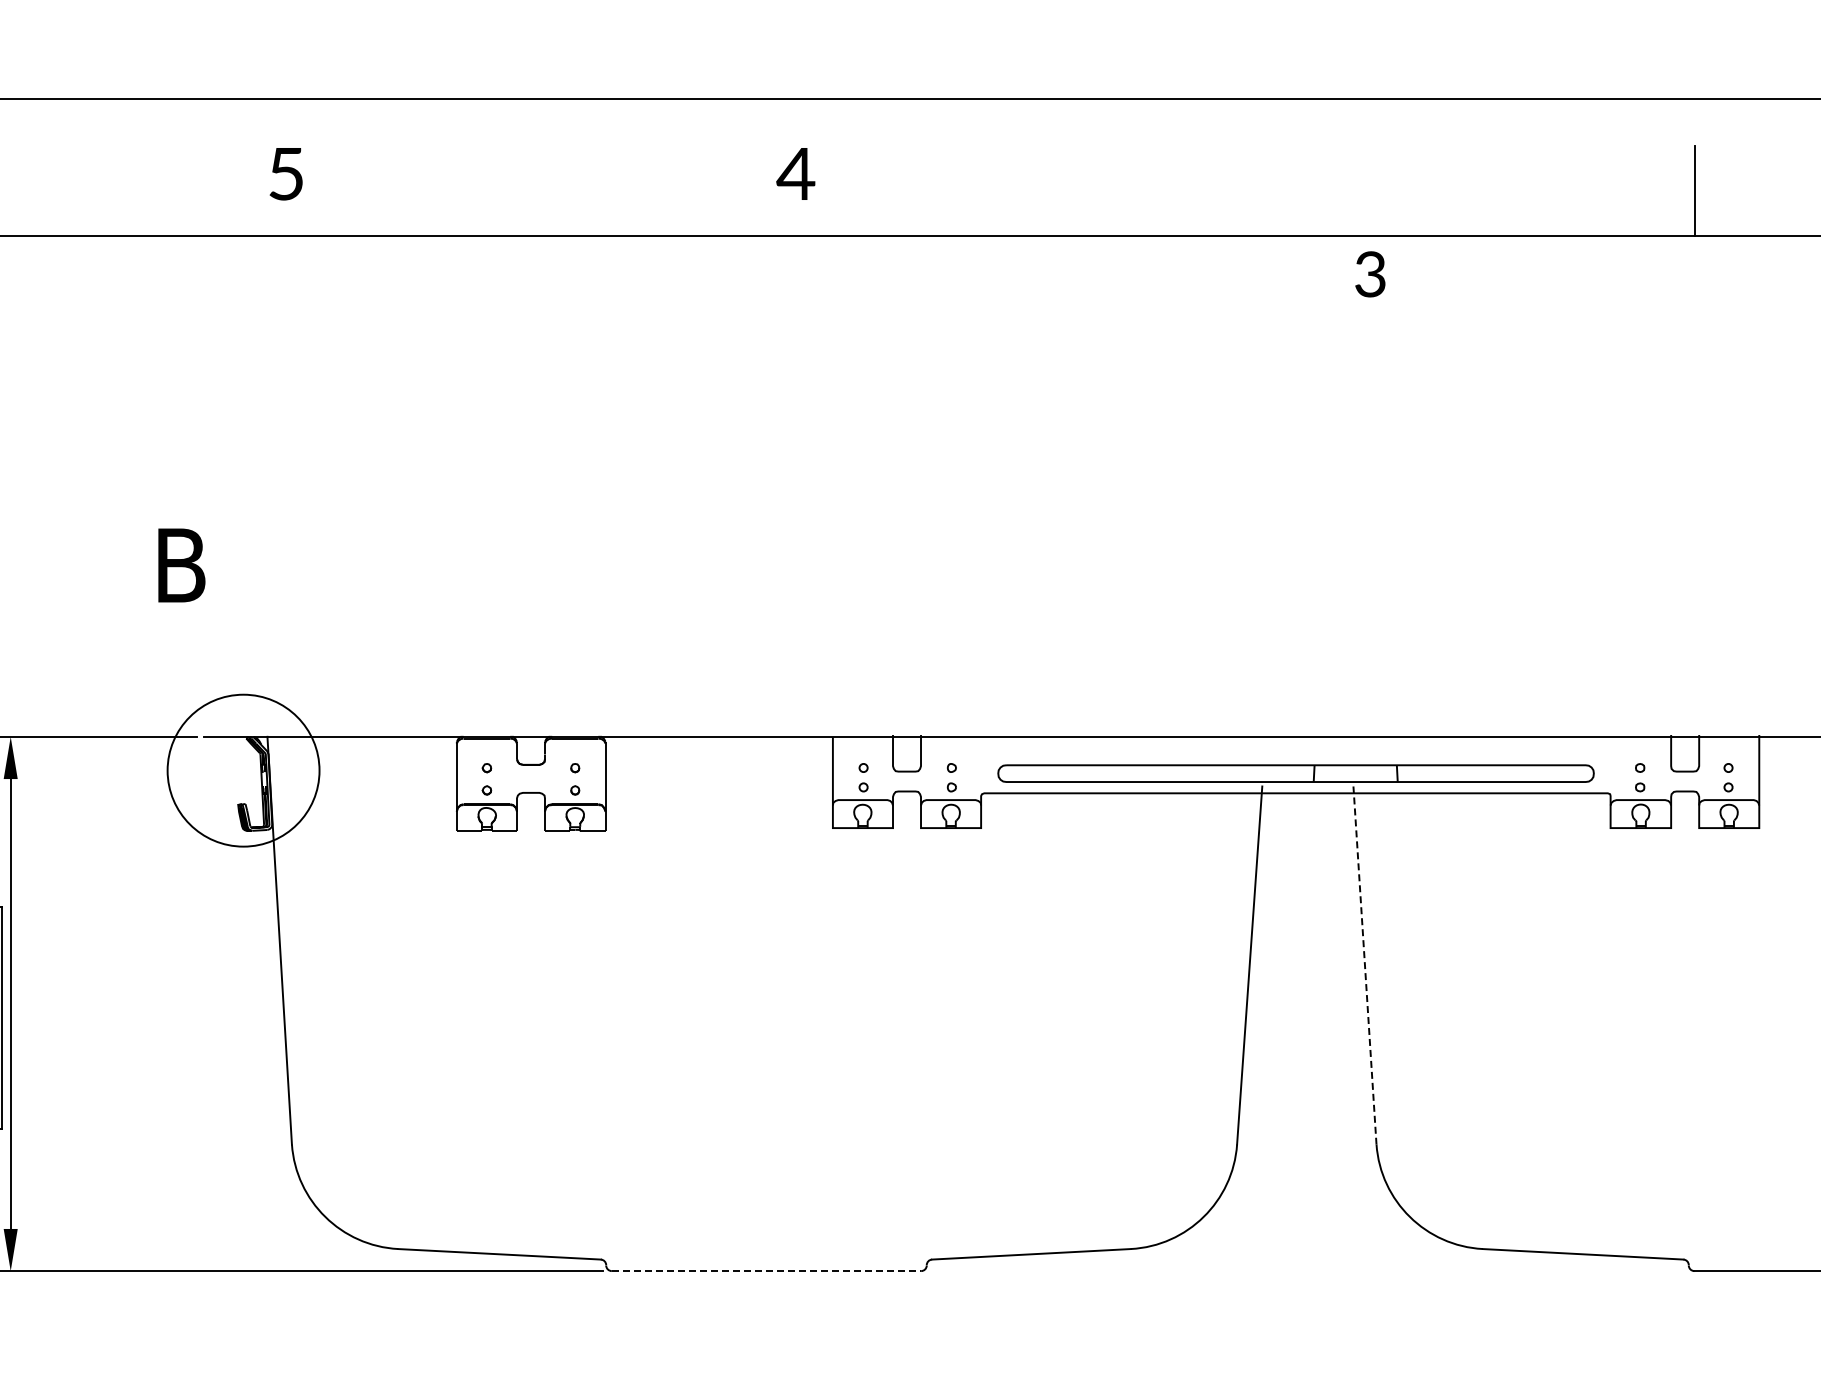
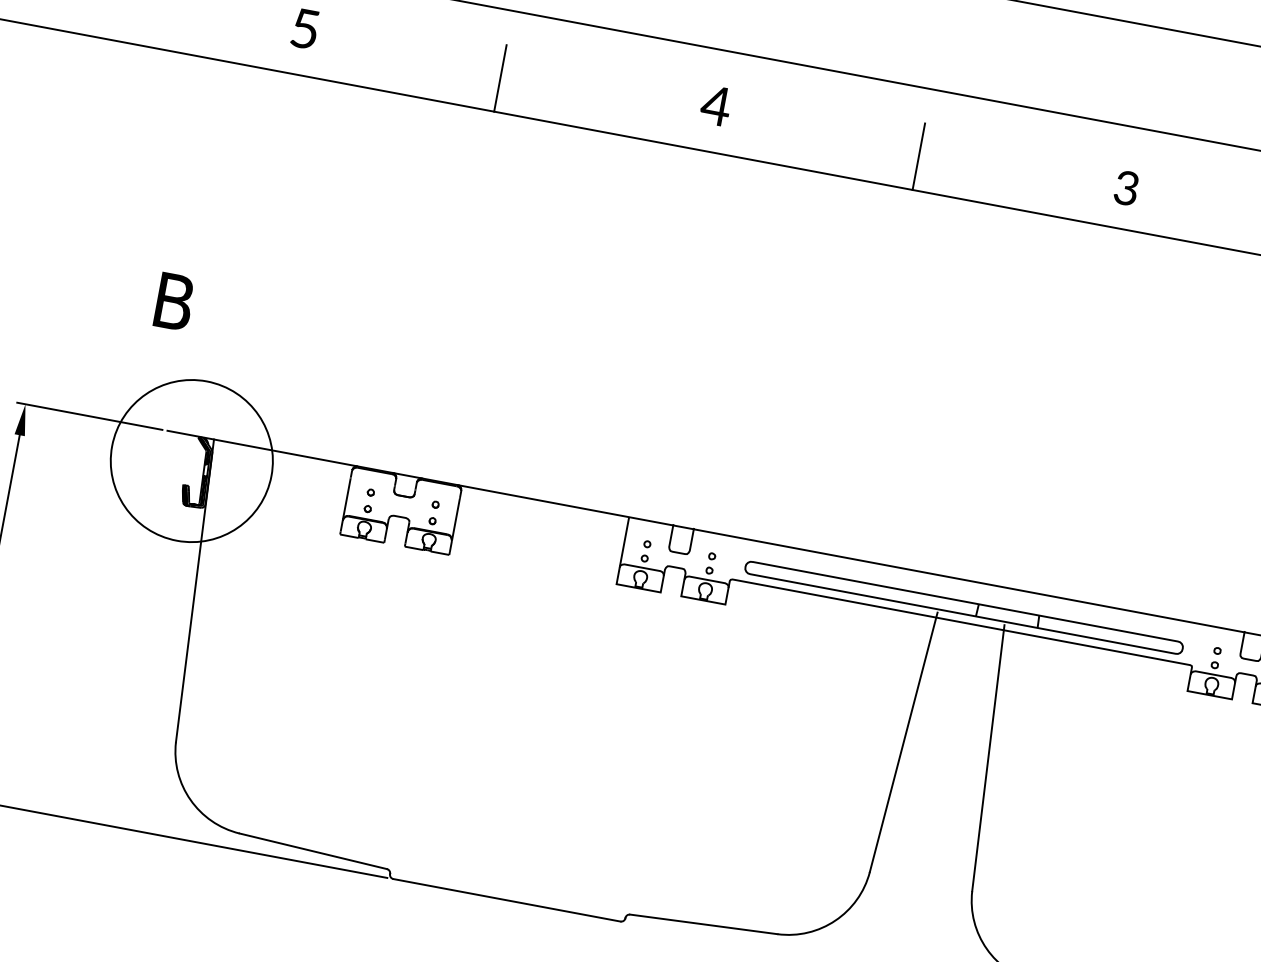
text: (795, 173) -> (715, 105), moved
line: (555, 190) -> (500, 77), added
line: (1125, 190) -> (919, 156), added
text: (1370, 274) -> (1126, 188), moved
circle: (243, 770) -> (191, 460), size x1.43
line: (1365, 966) -> (988, 758), dashed -> solid
line: (766, 1271) -> (506, 900), dashed -> solid

